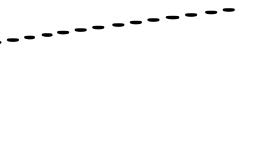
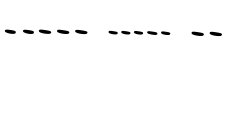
part: (154, 19) -> (139, 32), size x0.7

